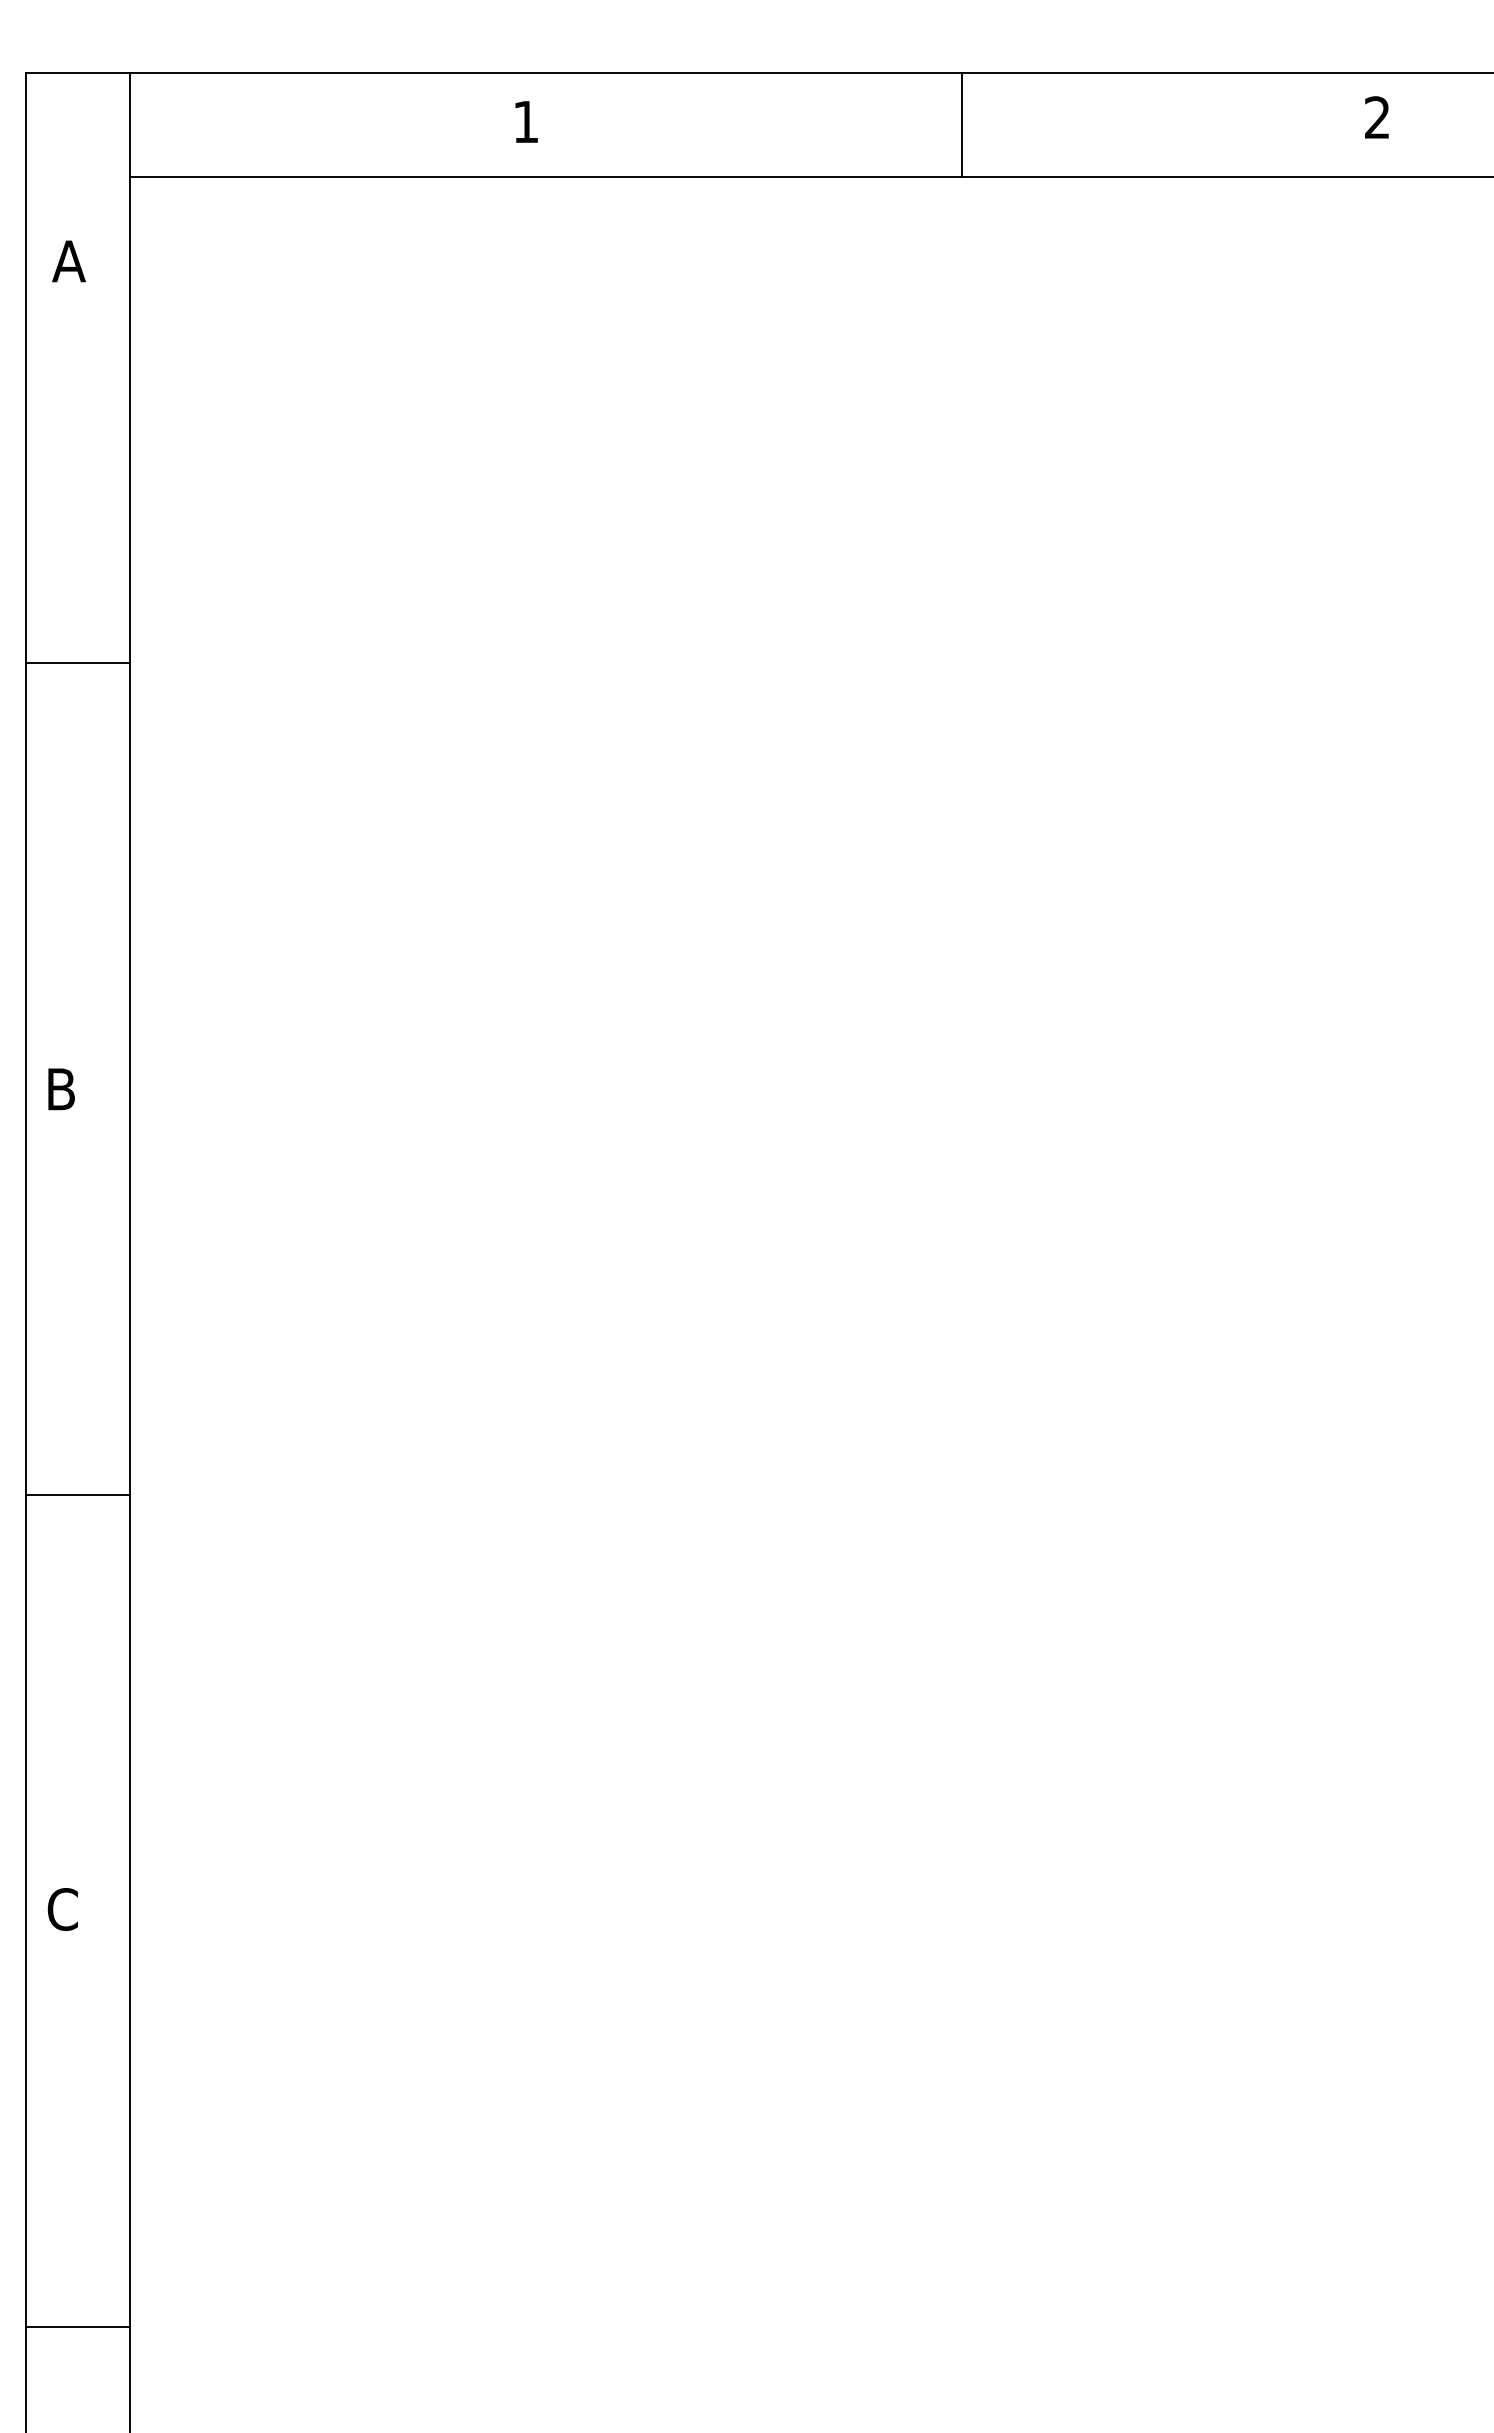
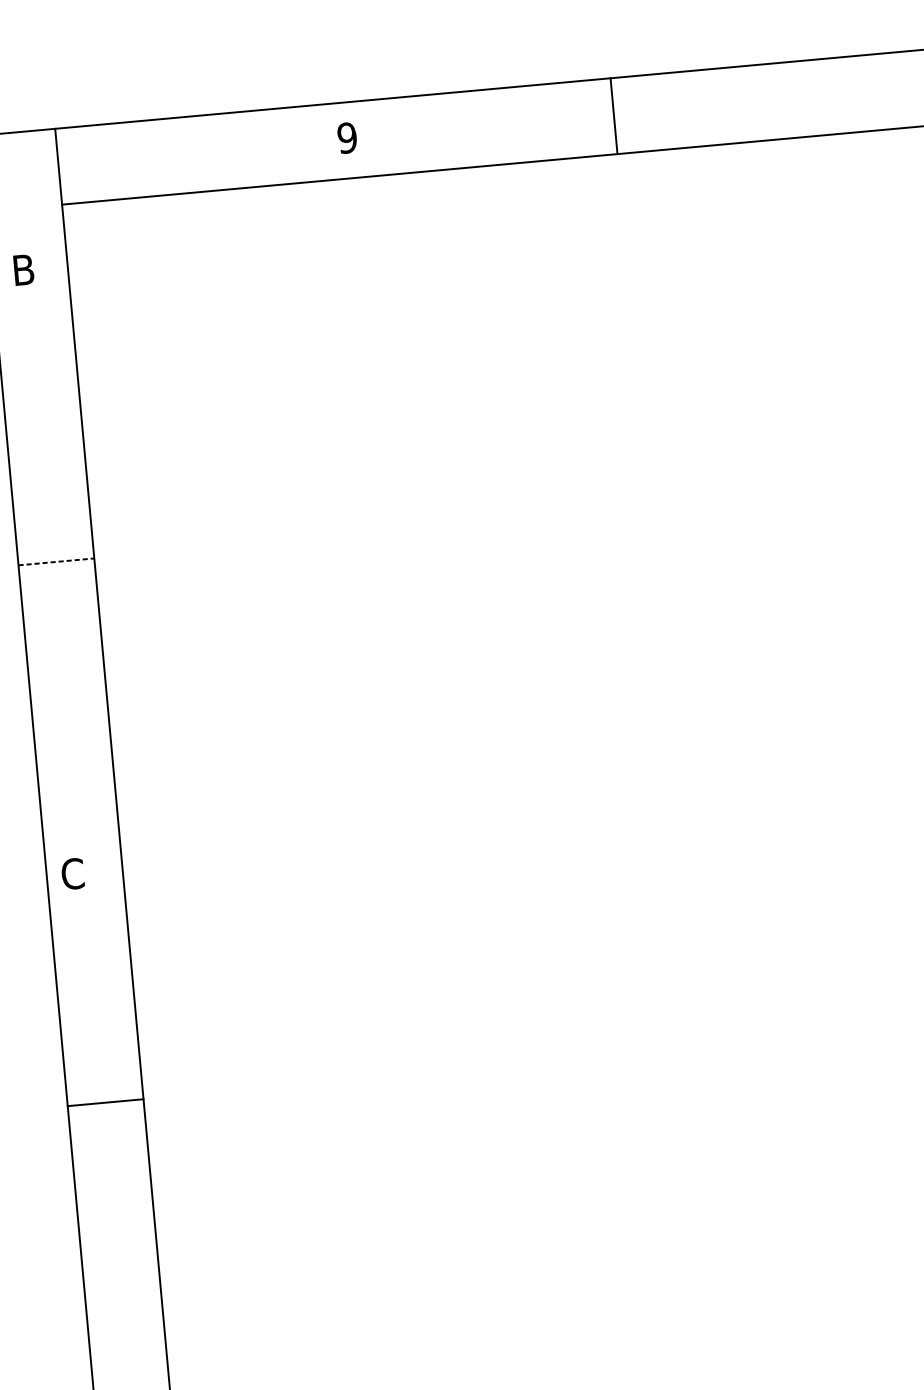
text: (525, 121) -> (346, 137), 1 -> 9
line: (961, 125) -> (613, 116), moved
text: (68, 261) -> (23, 270), A -> B
line: (77, 662) -> (56, 561), solid -> dashed
text: (61, 1088) -> (72, 873), B -> C
line: (77, 1494) -> (105, 1102), moved

